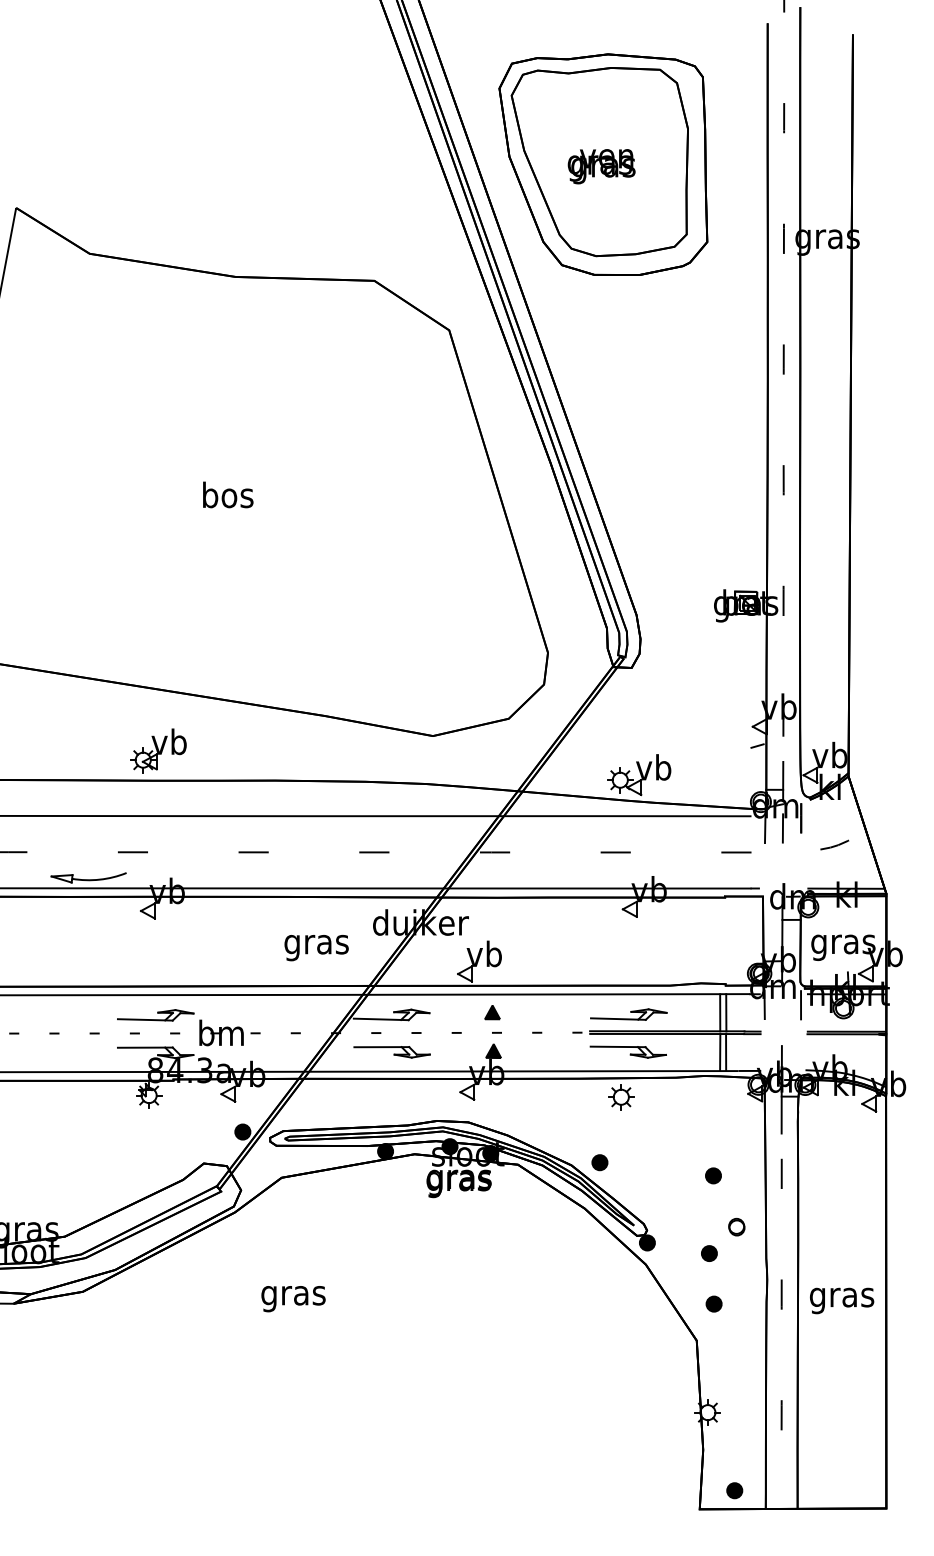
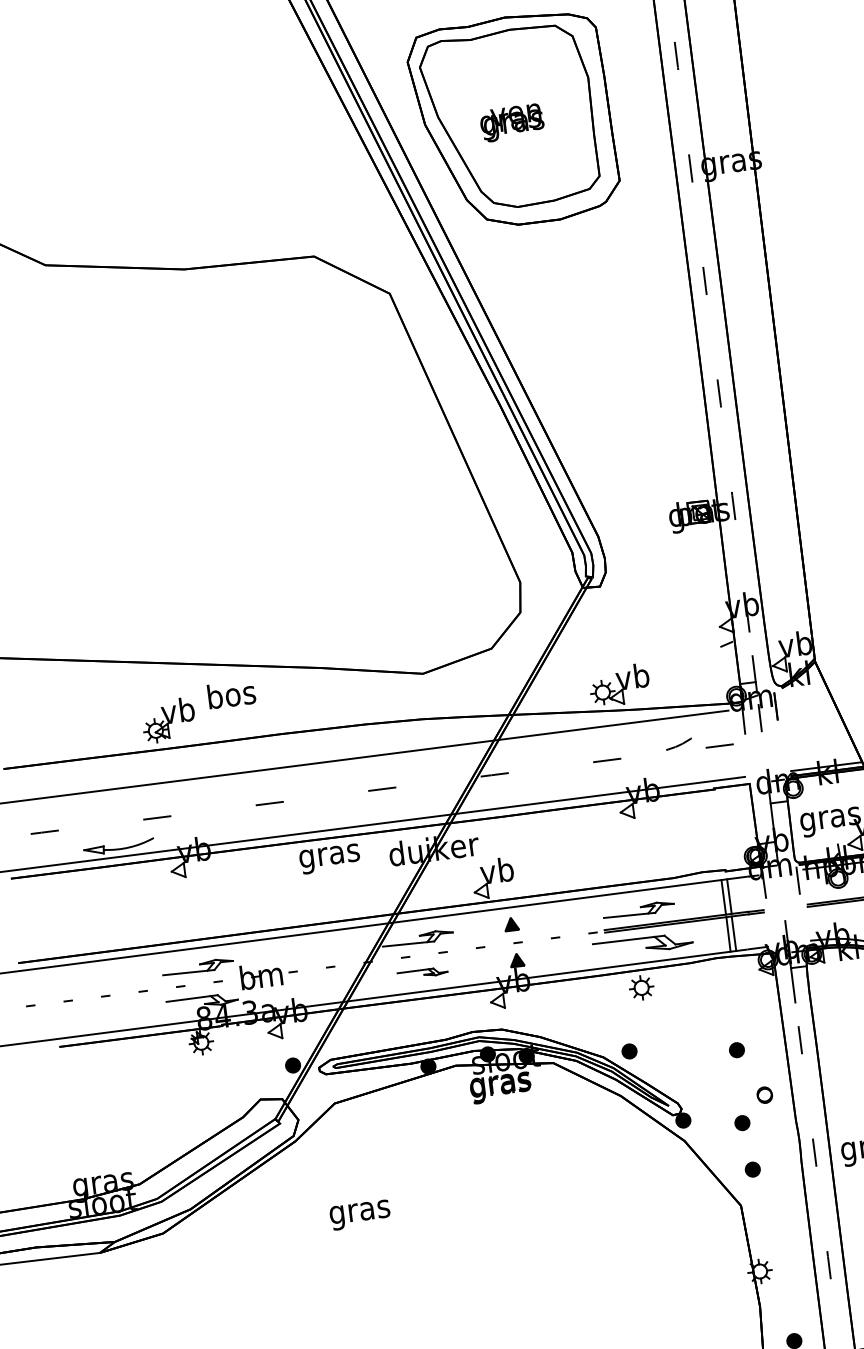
text: (228, 494) -> (231, 693), moved
curve: (834, 845) -> (678, 744), moved
text: (316, 948) -> (329, 859), moved
part: (627, 1051) -> (641, 944), size x1.4
part: (391, 1052) -> (422, 973), size x0.7

